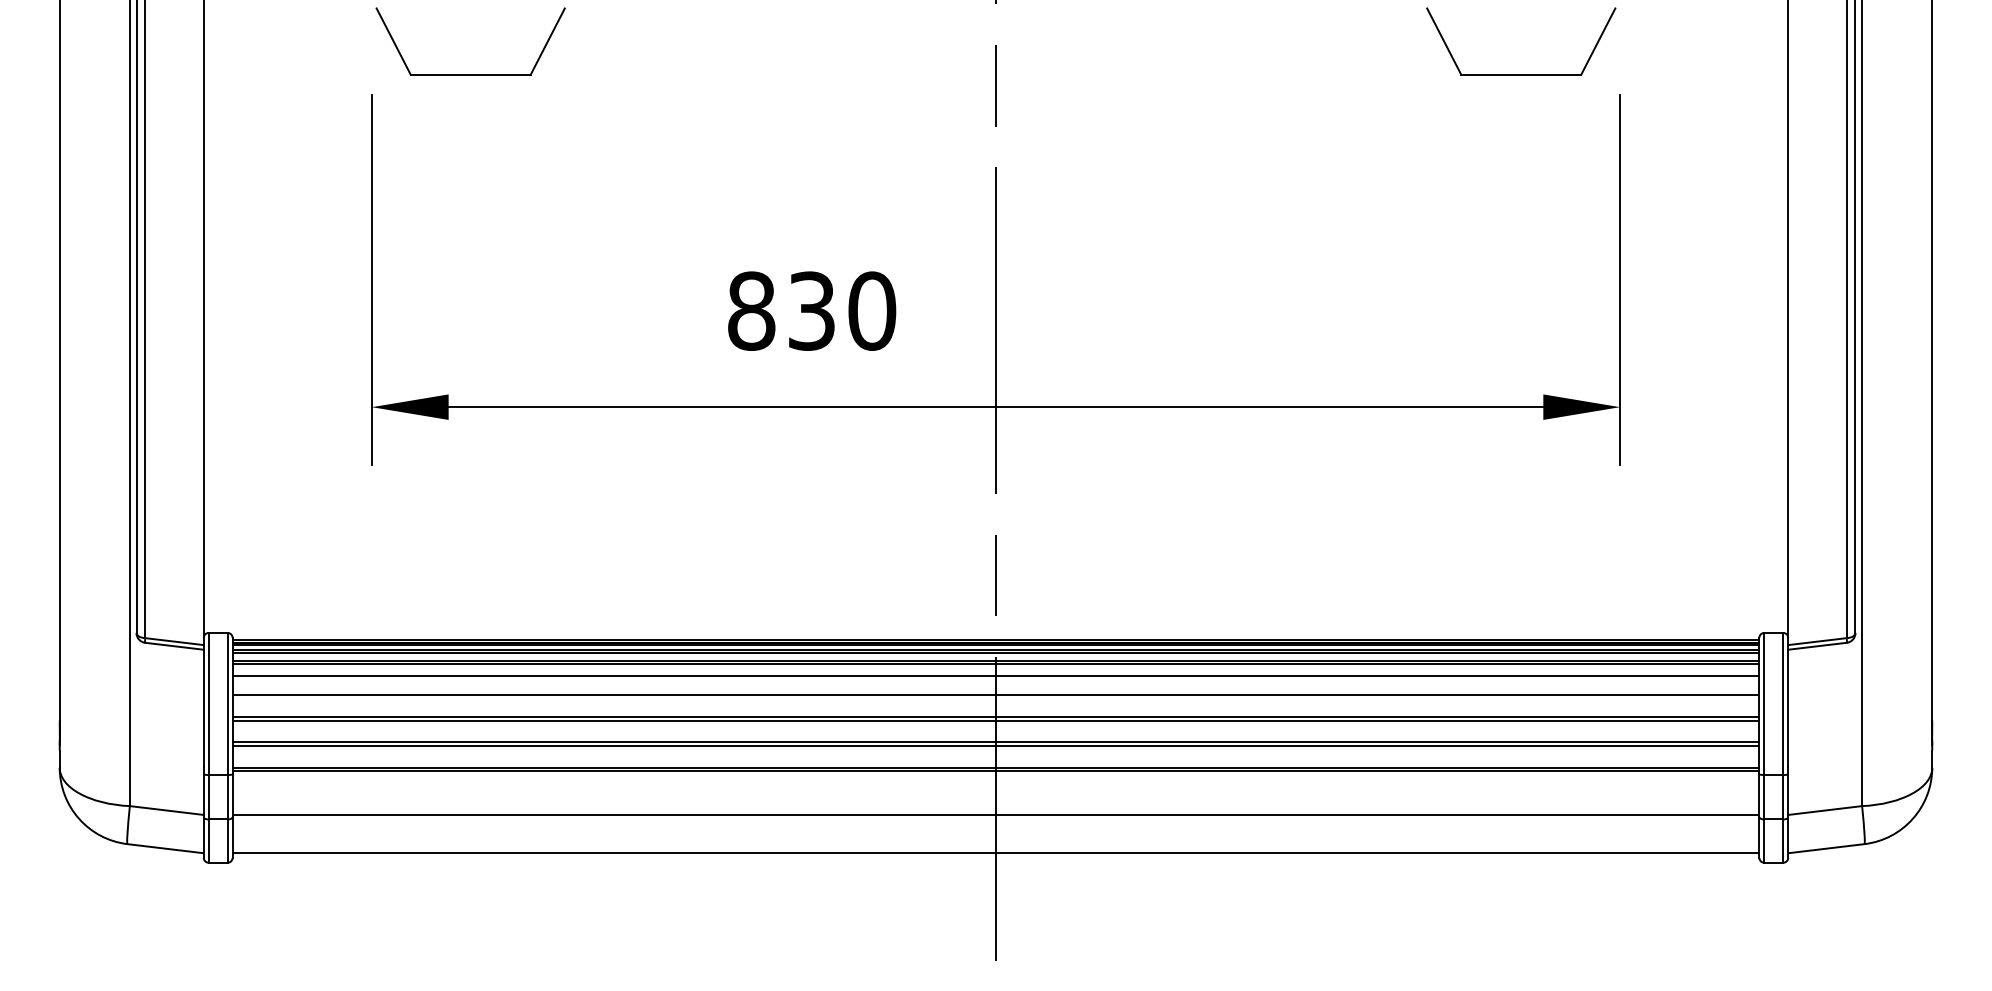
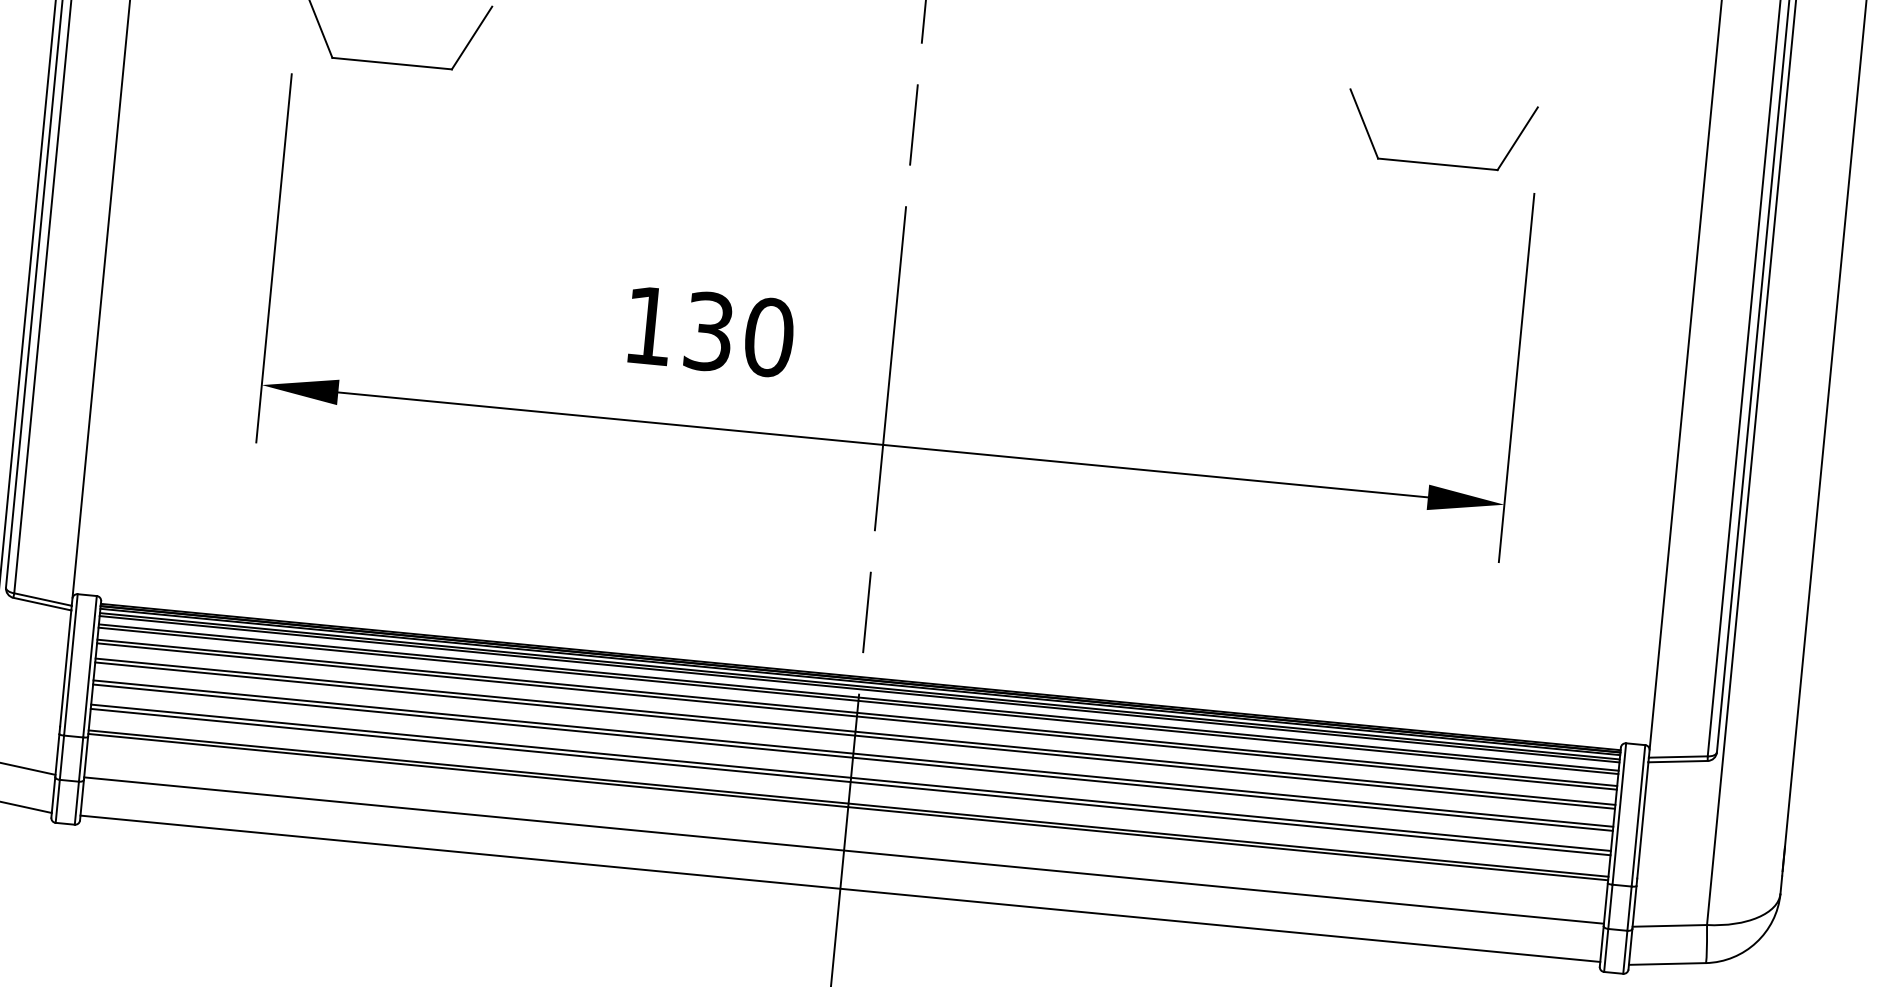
text: (751, 310) -> (649, 325), 830 -> 130
line: (995, 680) -> (856, 716), added
line: (995, 699) -> (854, 735), added

